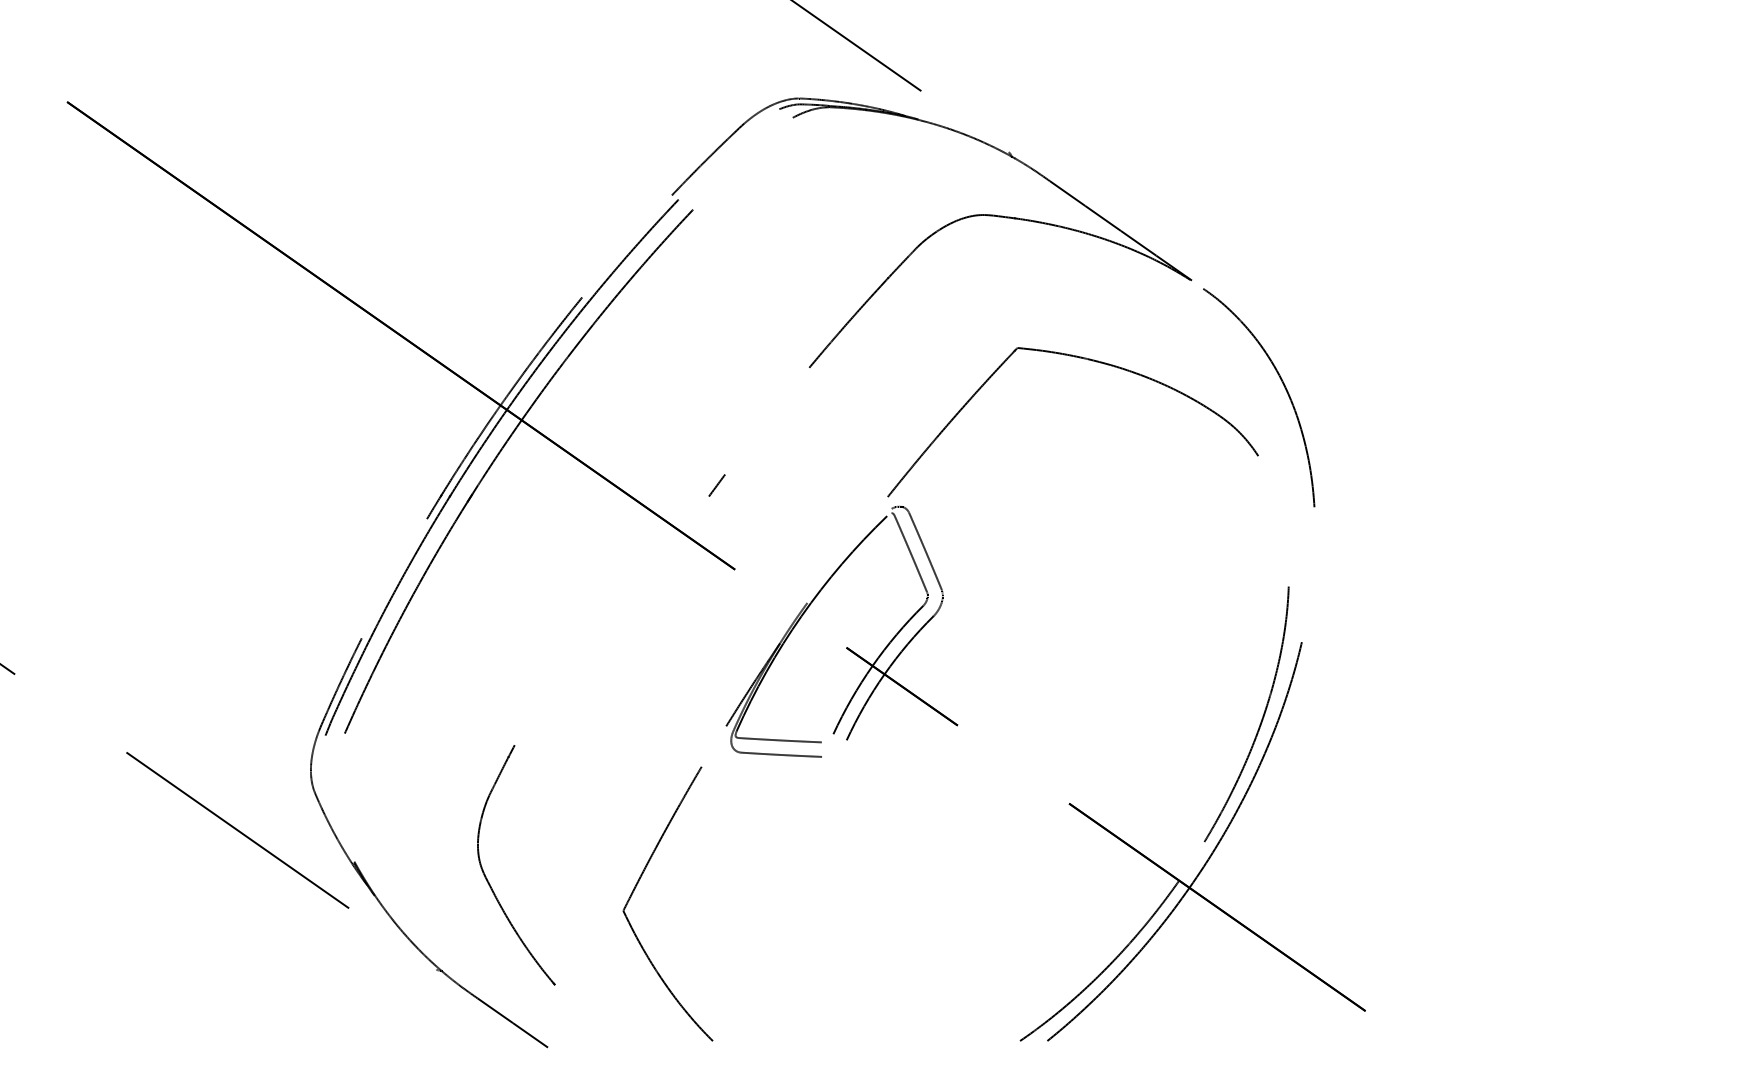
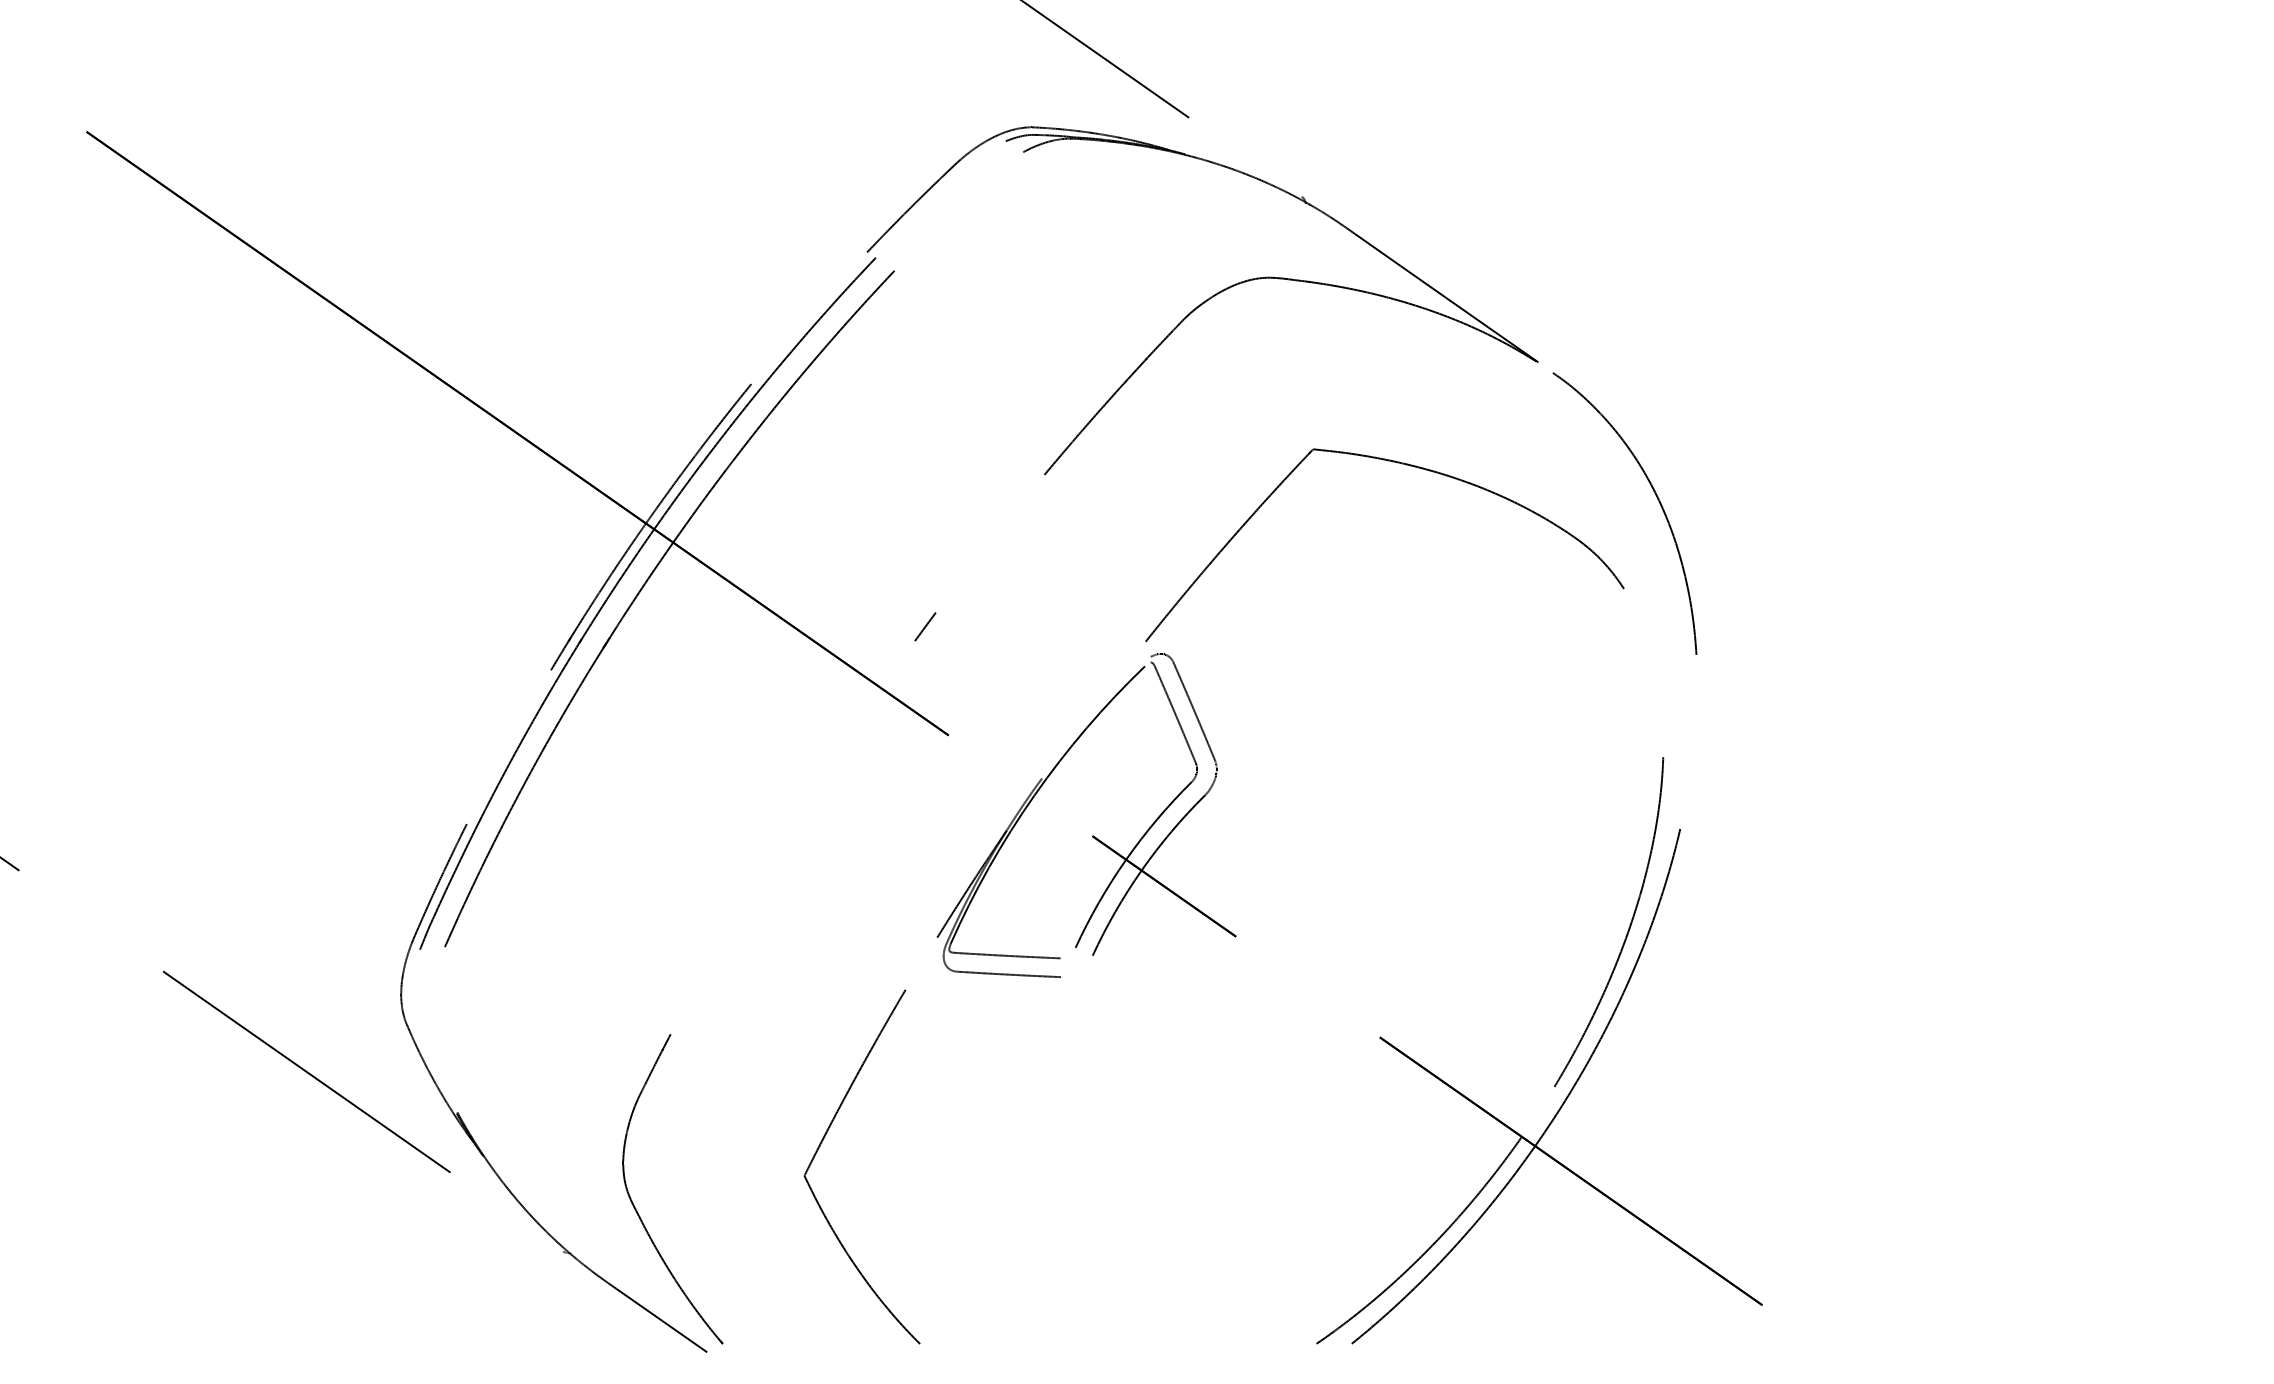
part: (488, 880) -> (636, 1208), moved

